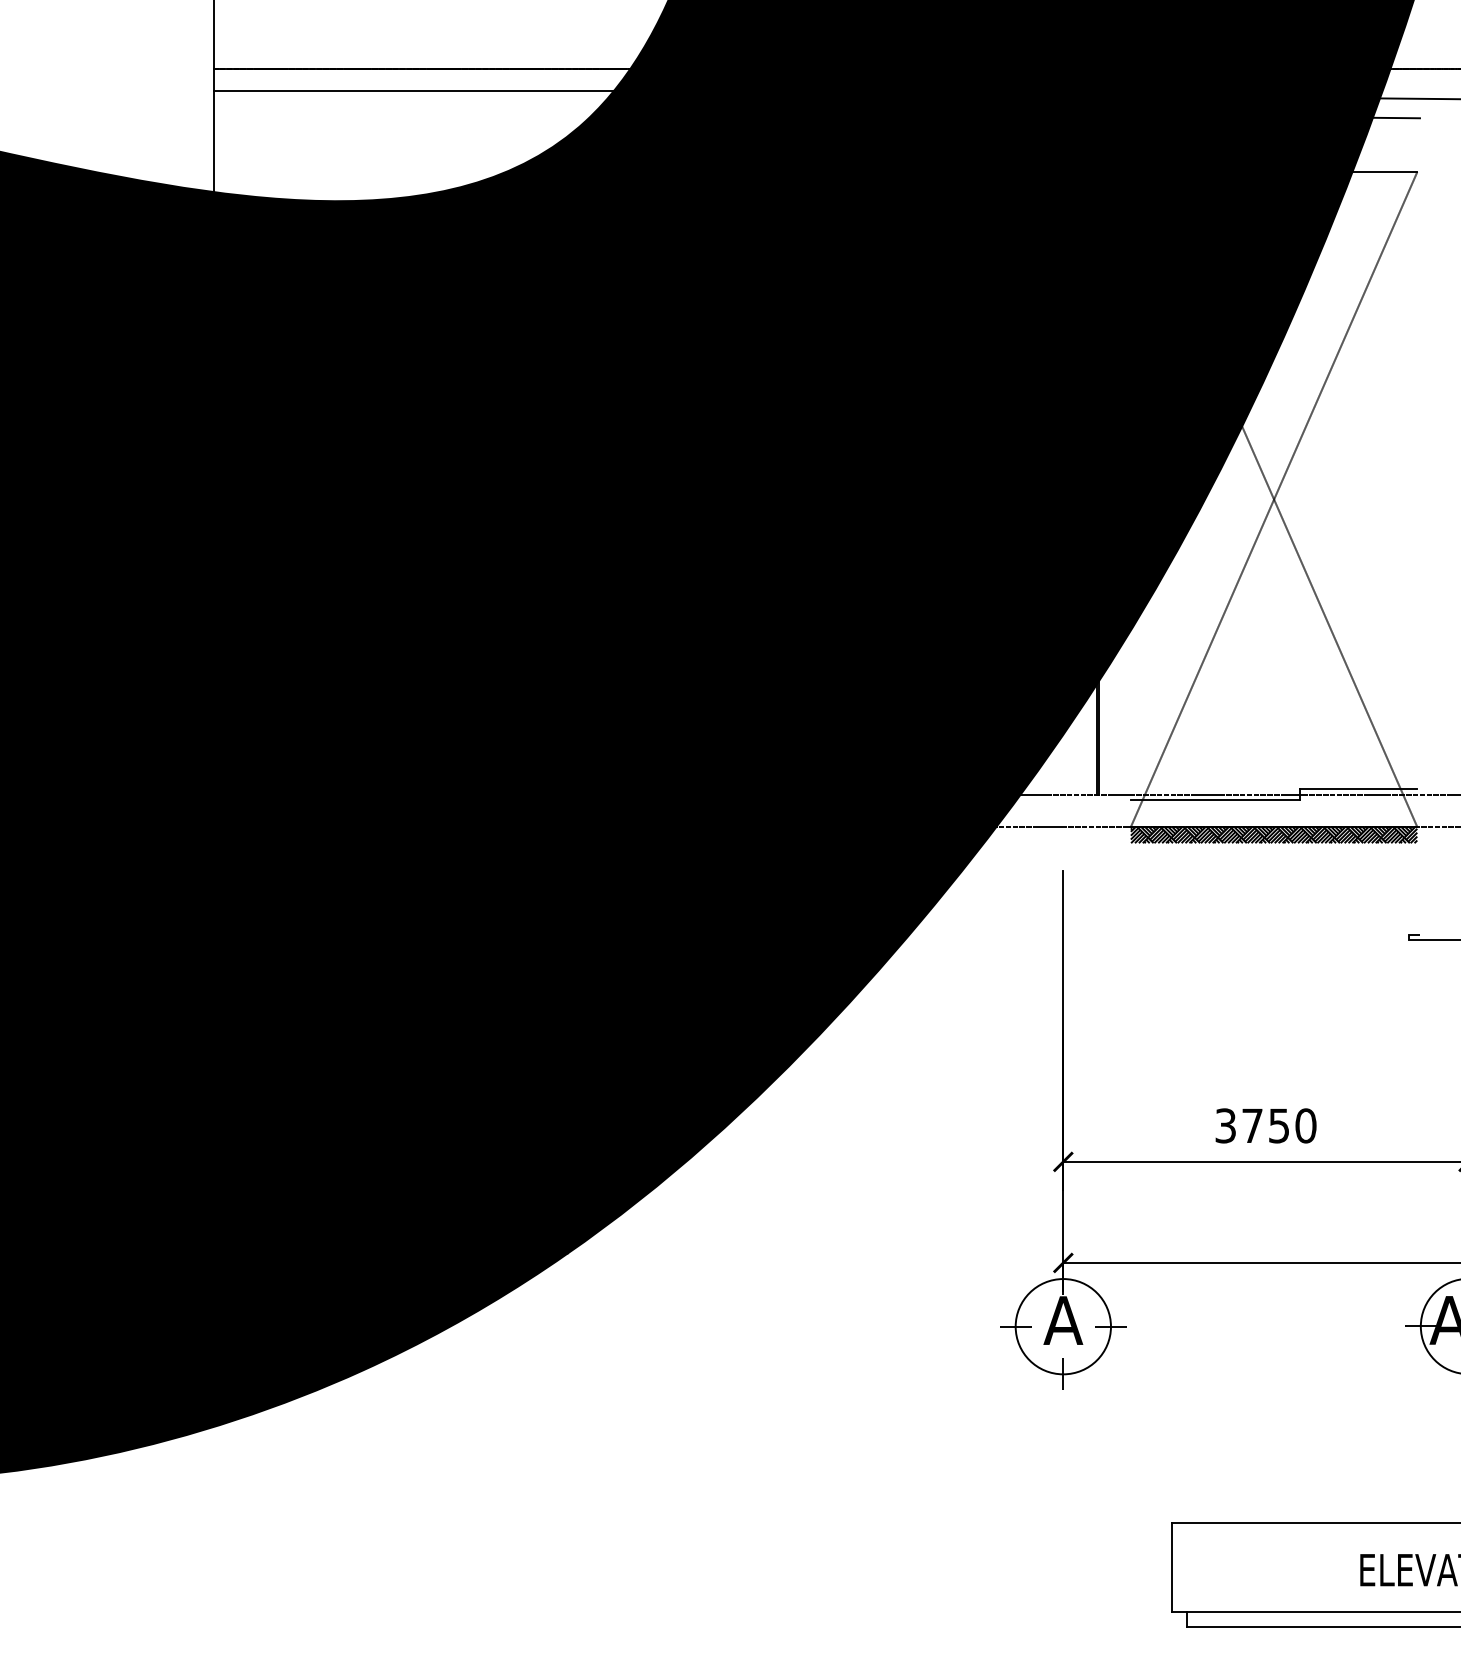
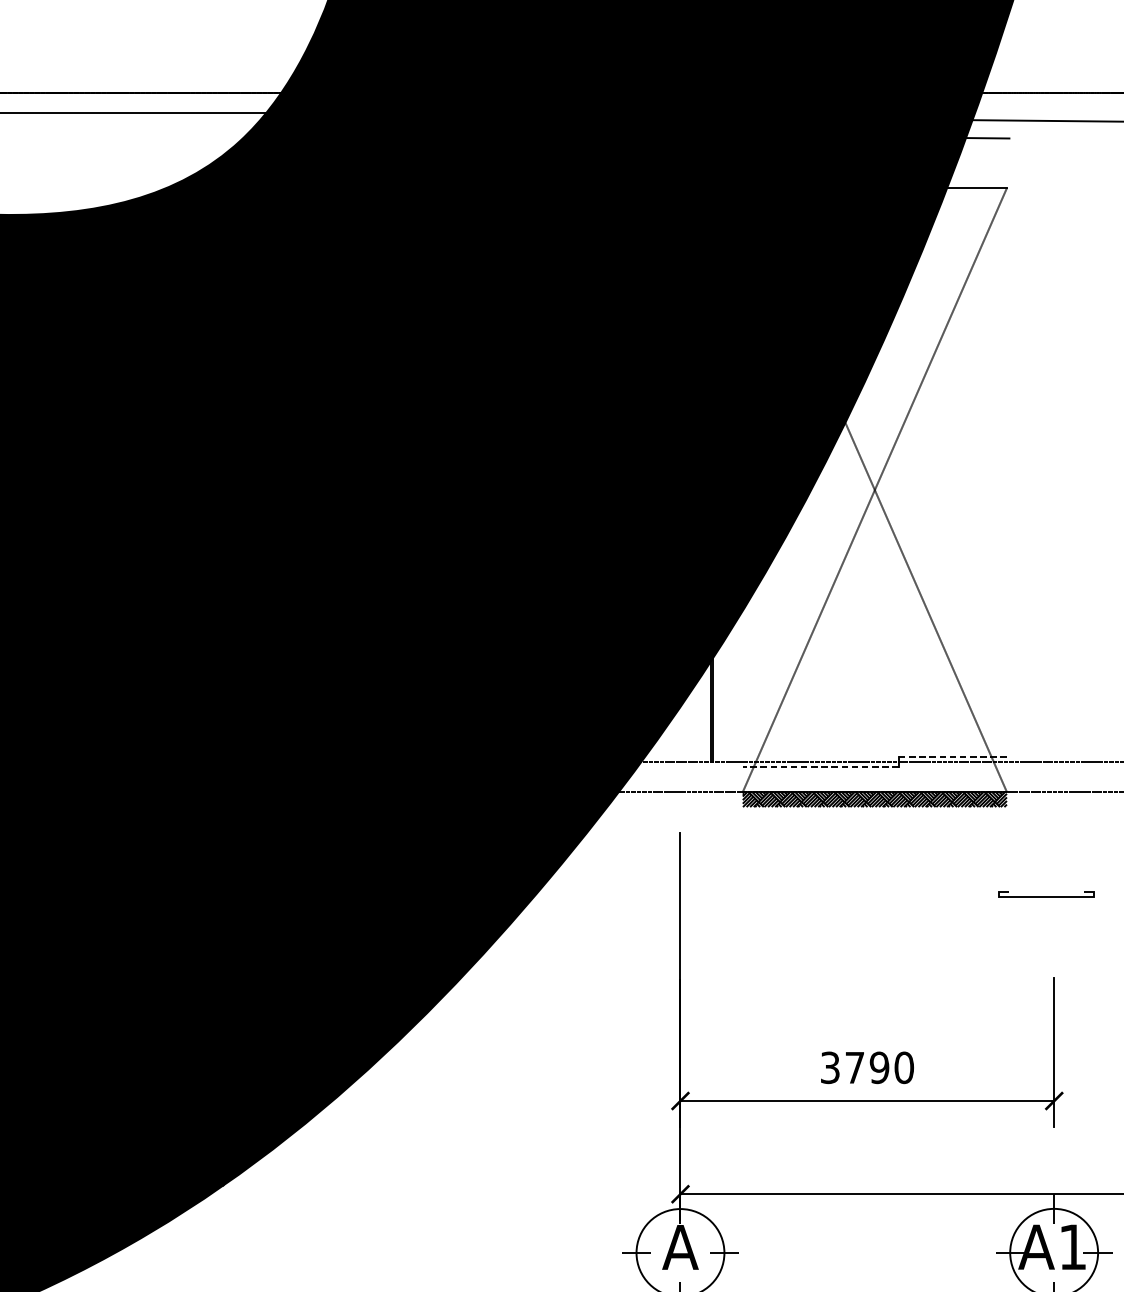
line: (1358, 789) -> (952, 757), solid -> dashed
line: (1215, 799) -> (820, 766), solid -> dashed
text: (1278, 1125) -> (878, 1067), 3750 -> 3790

